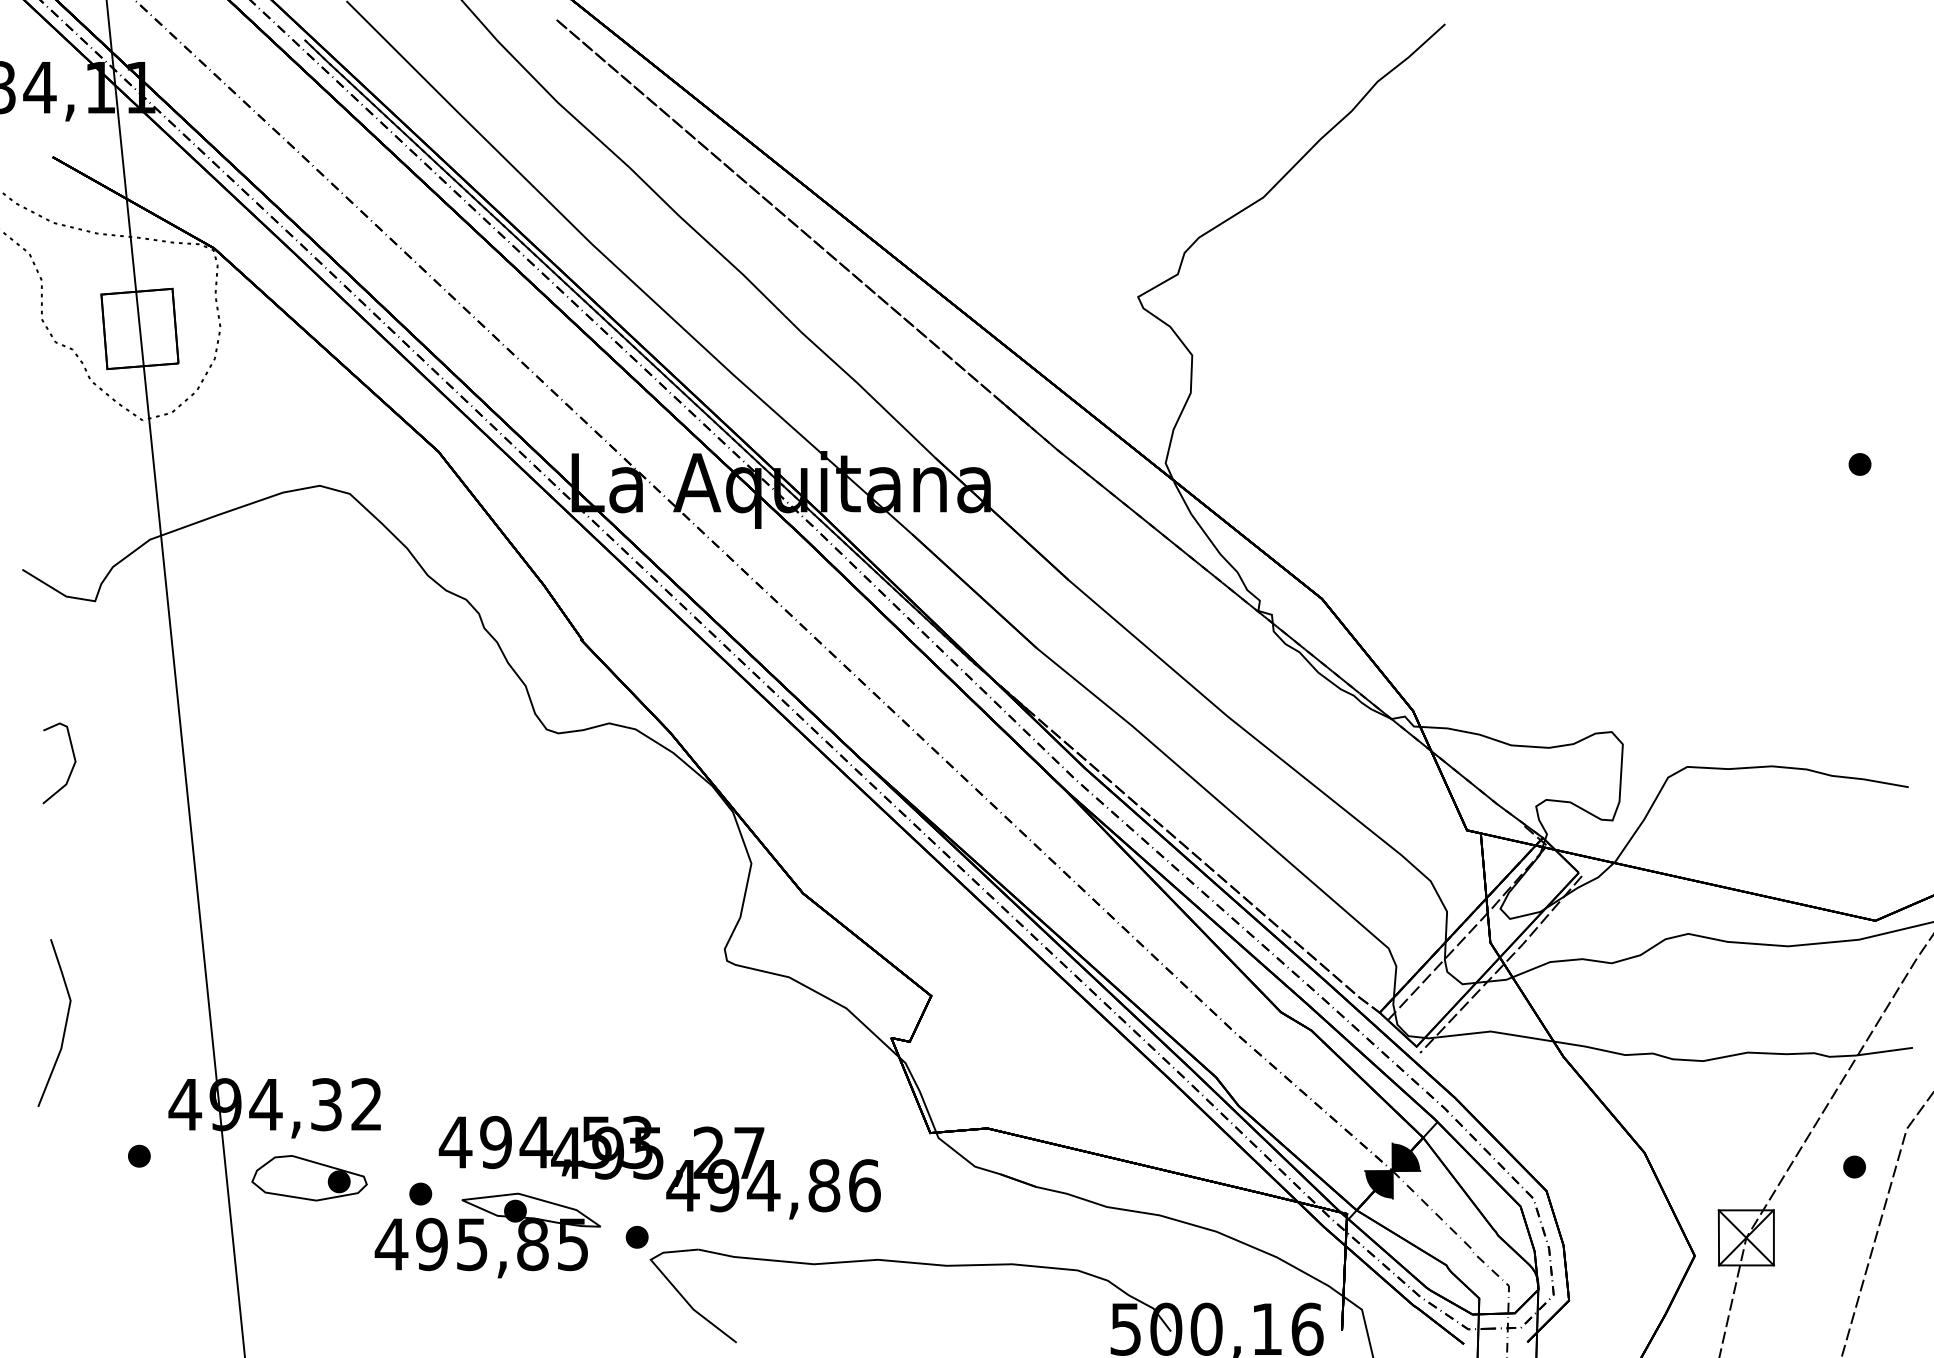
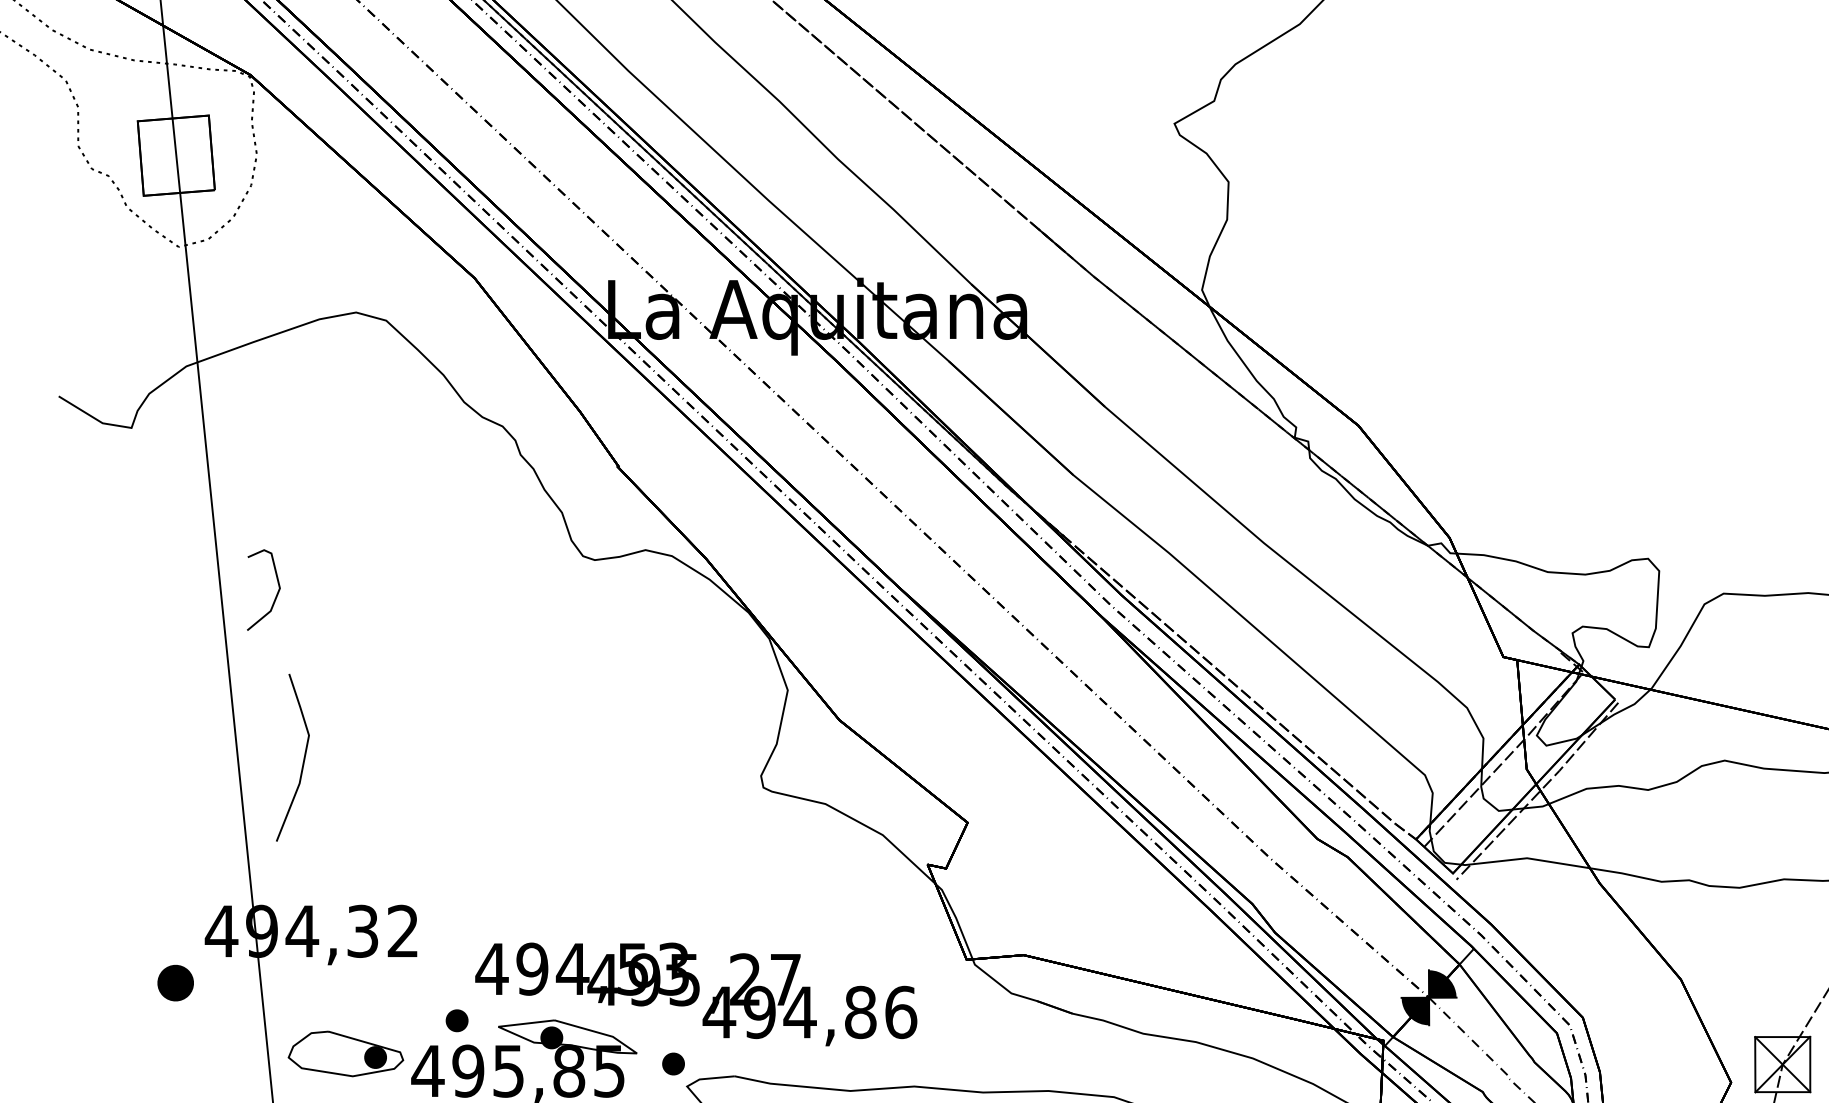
curve: (71, 768) -> (275, 595), moved
line: (64, 1025) -> (302, 760), moved
part: (139, 1155) -> (175, 982), size x1.6
part: (309, 1178) -> (345, 1054), moved

